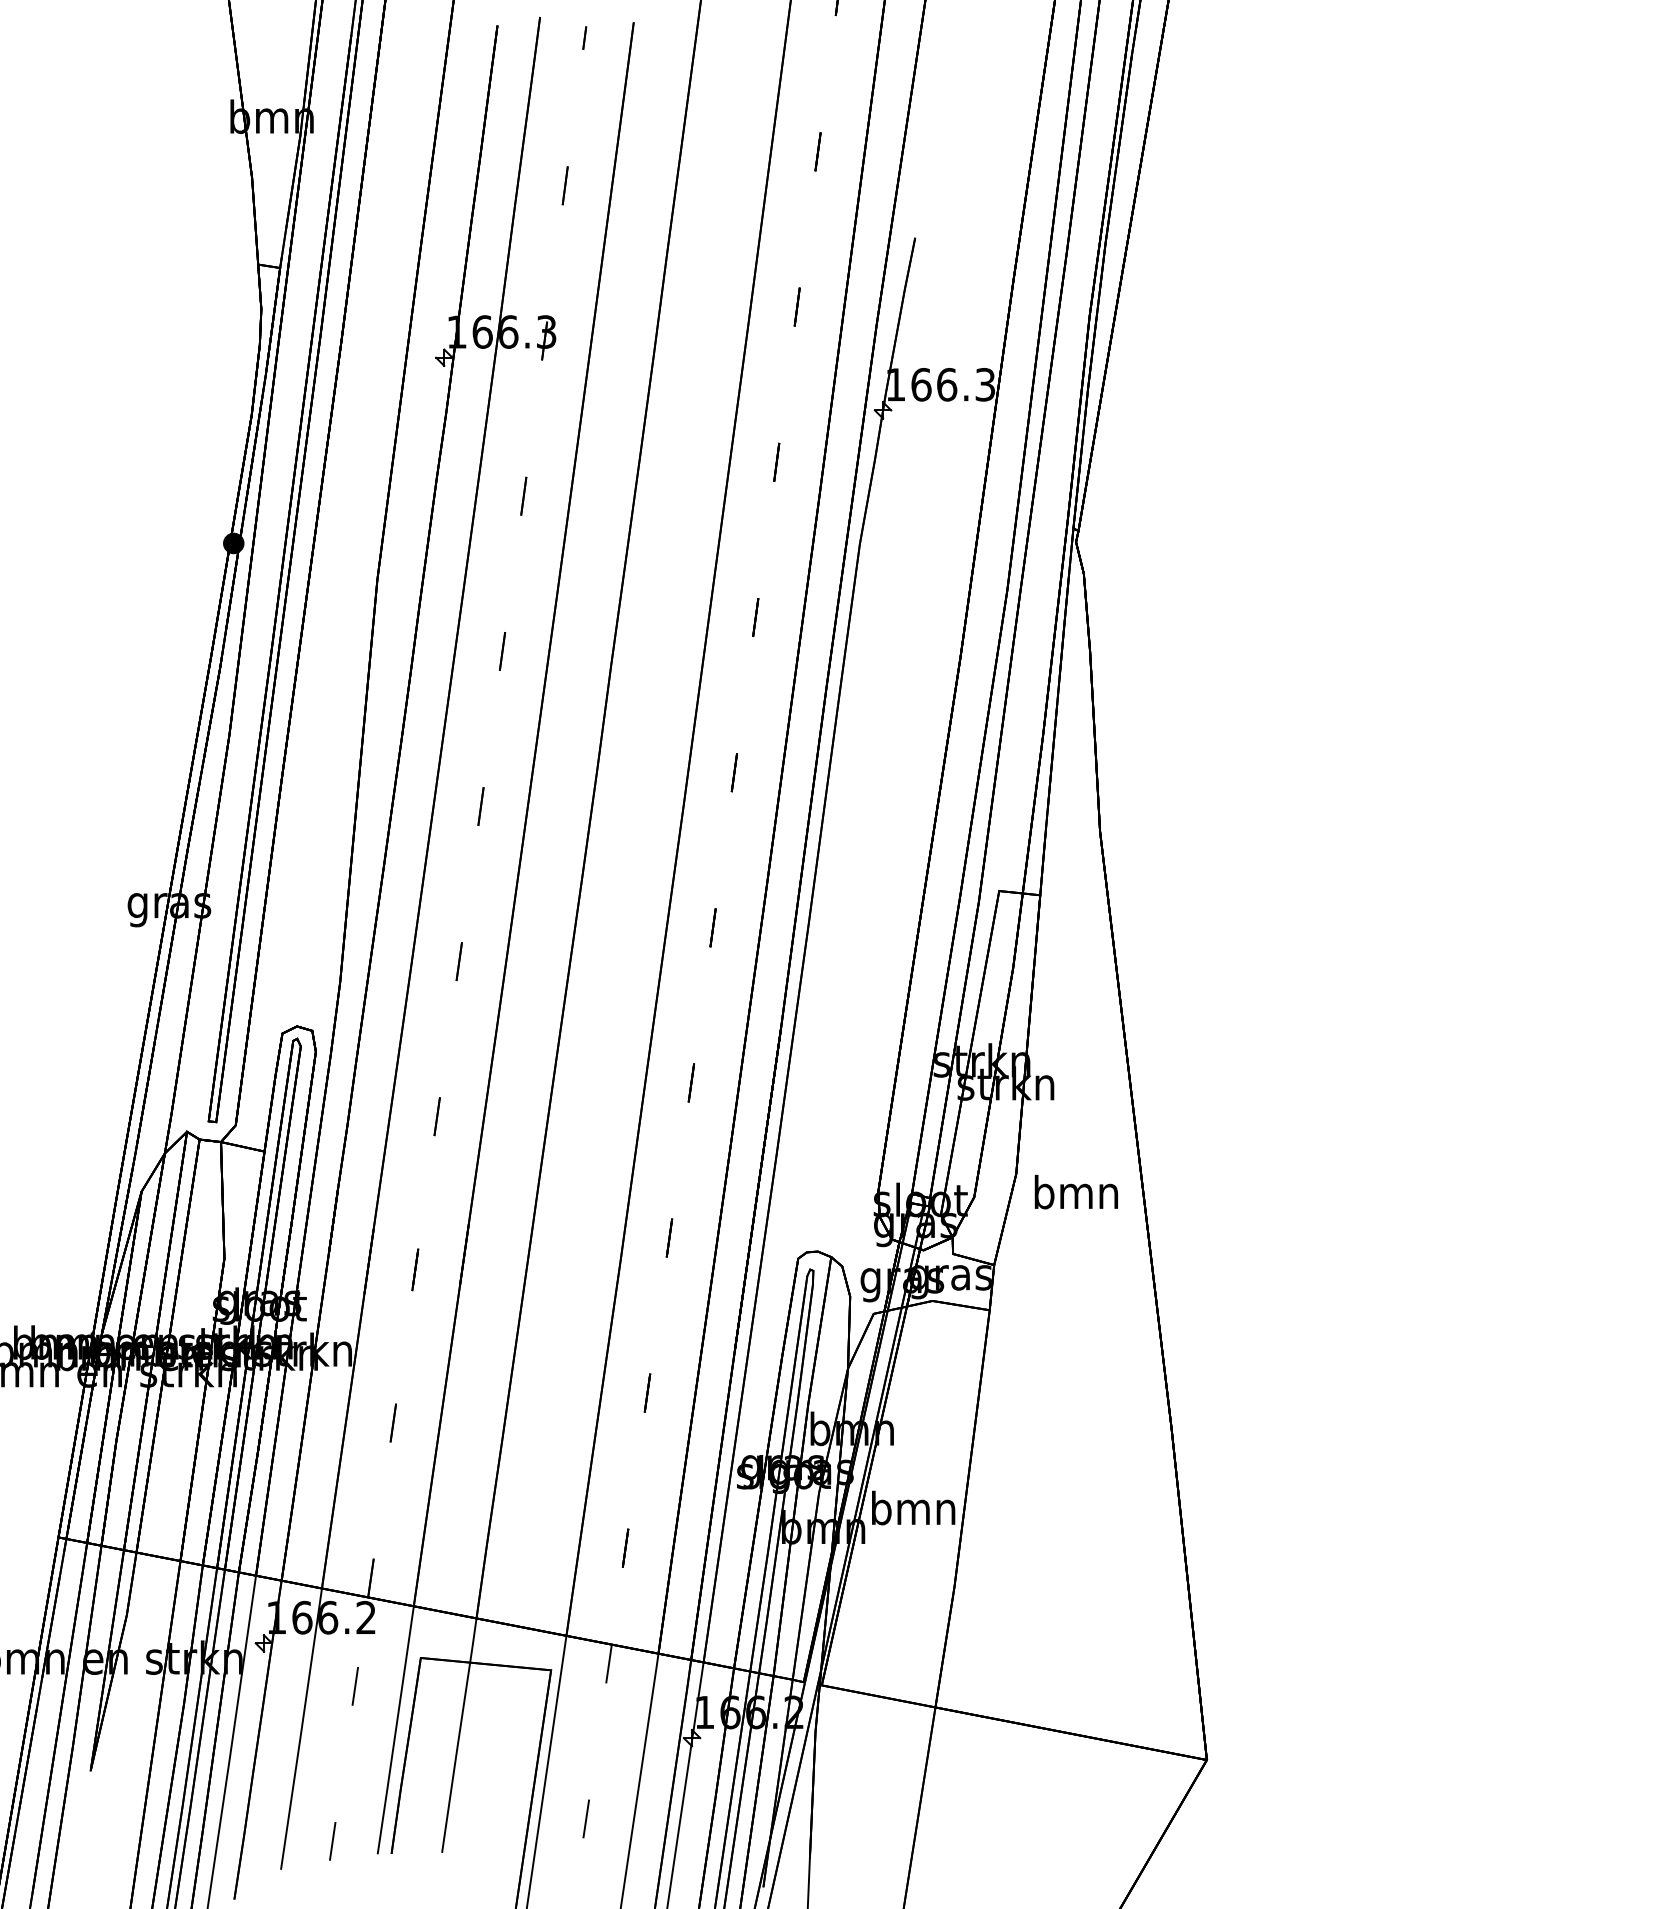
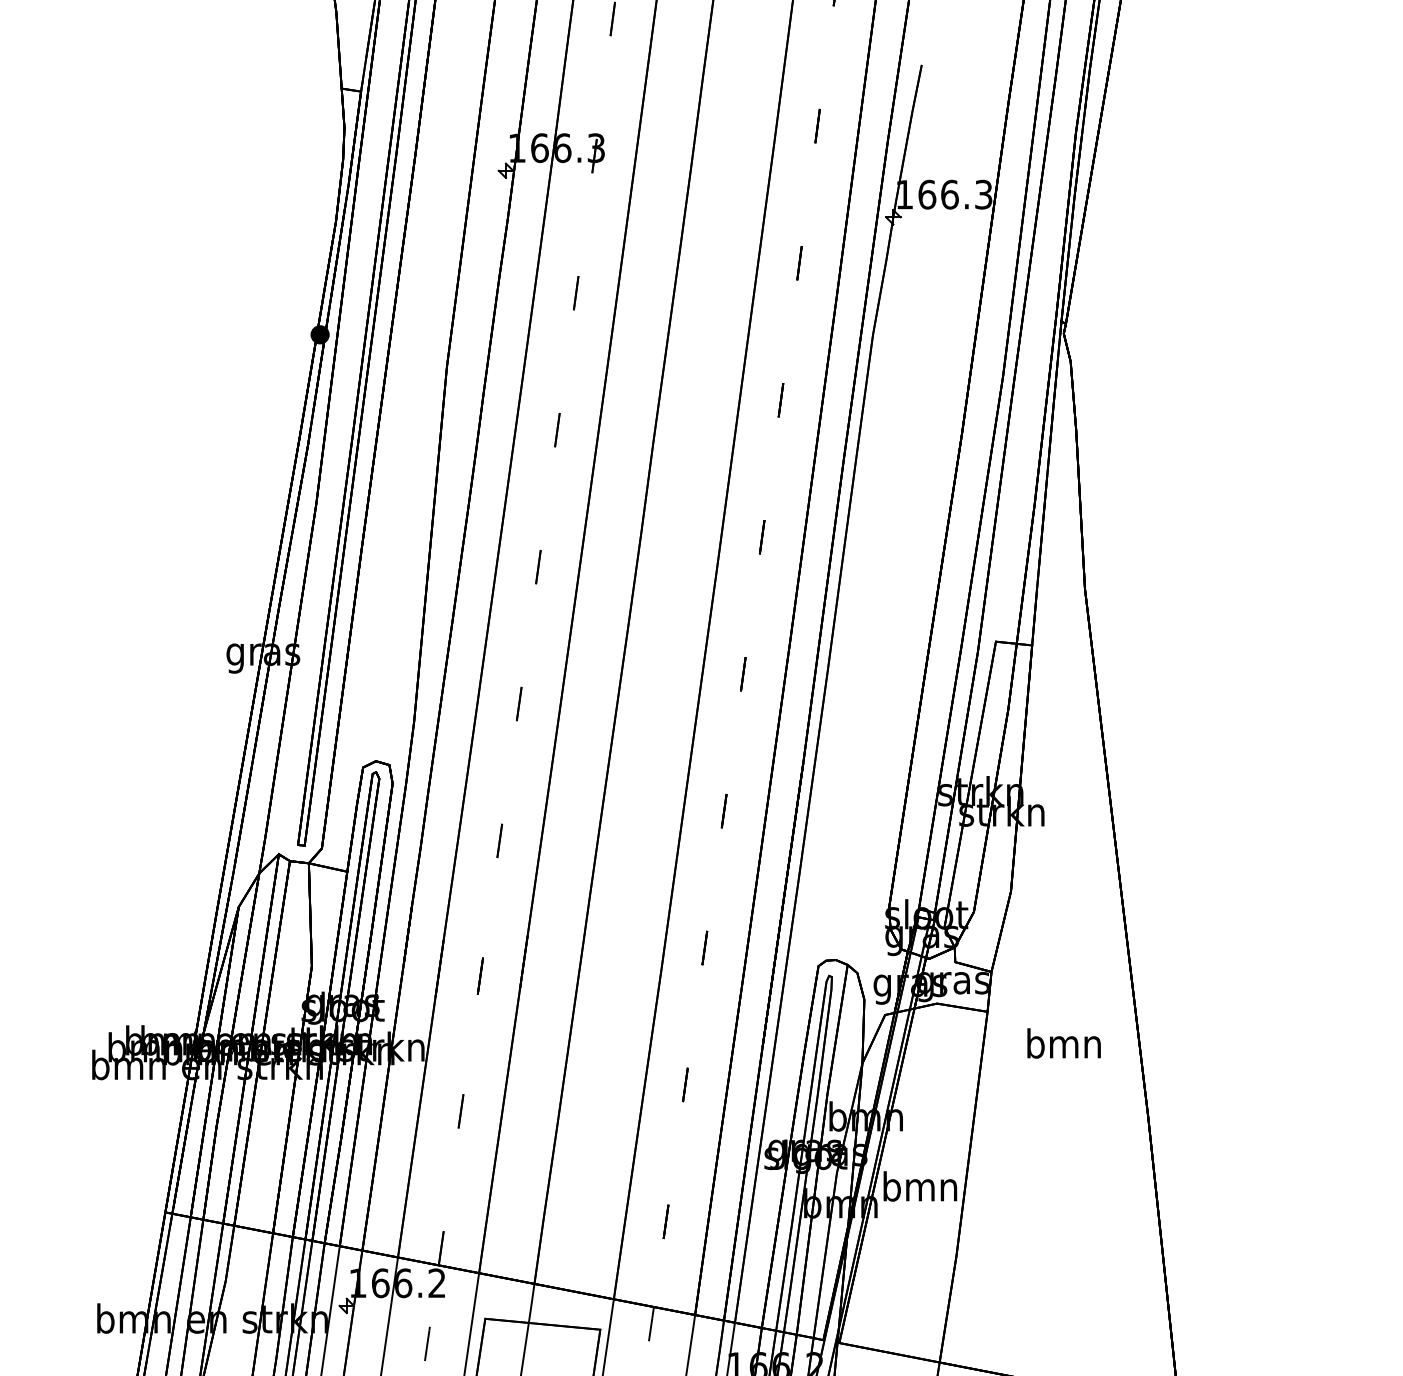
text: (1075, 1191) -> (1063, 1042), moved

